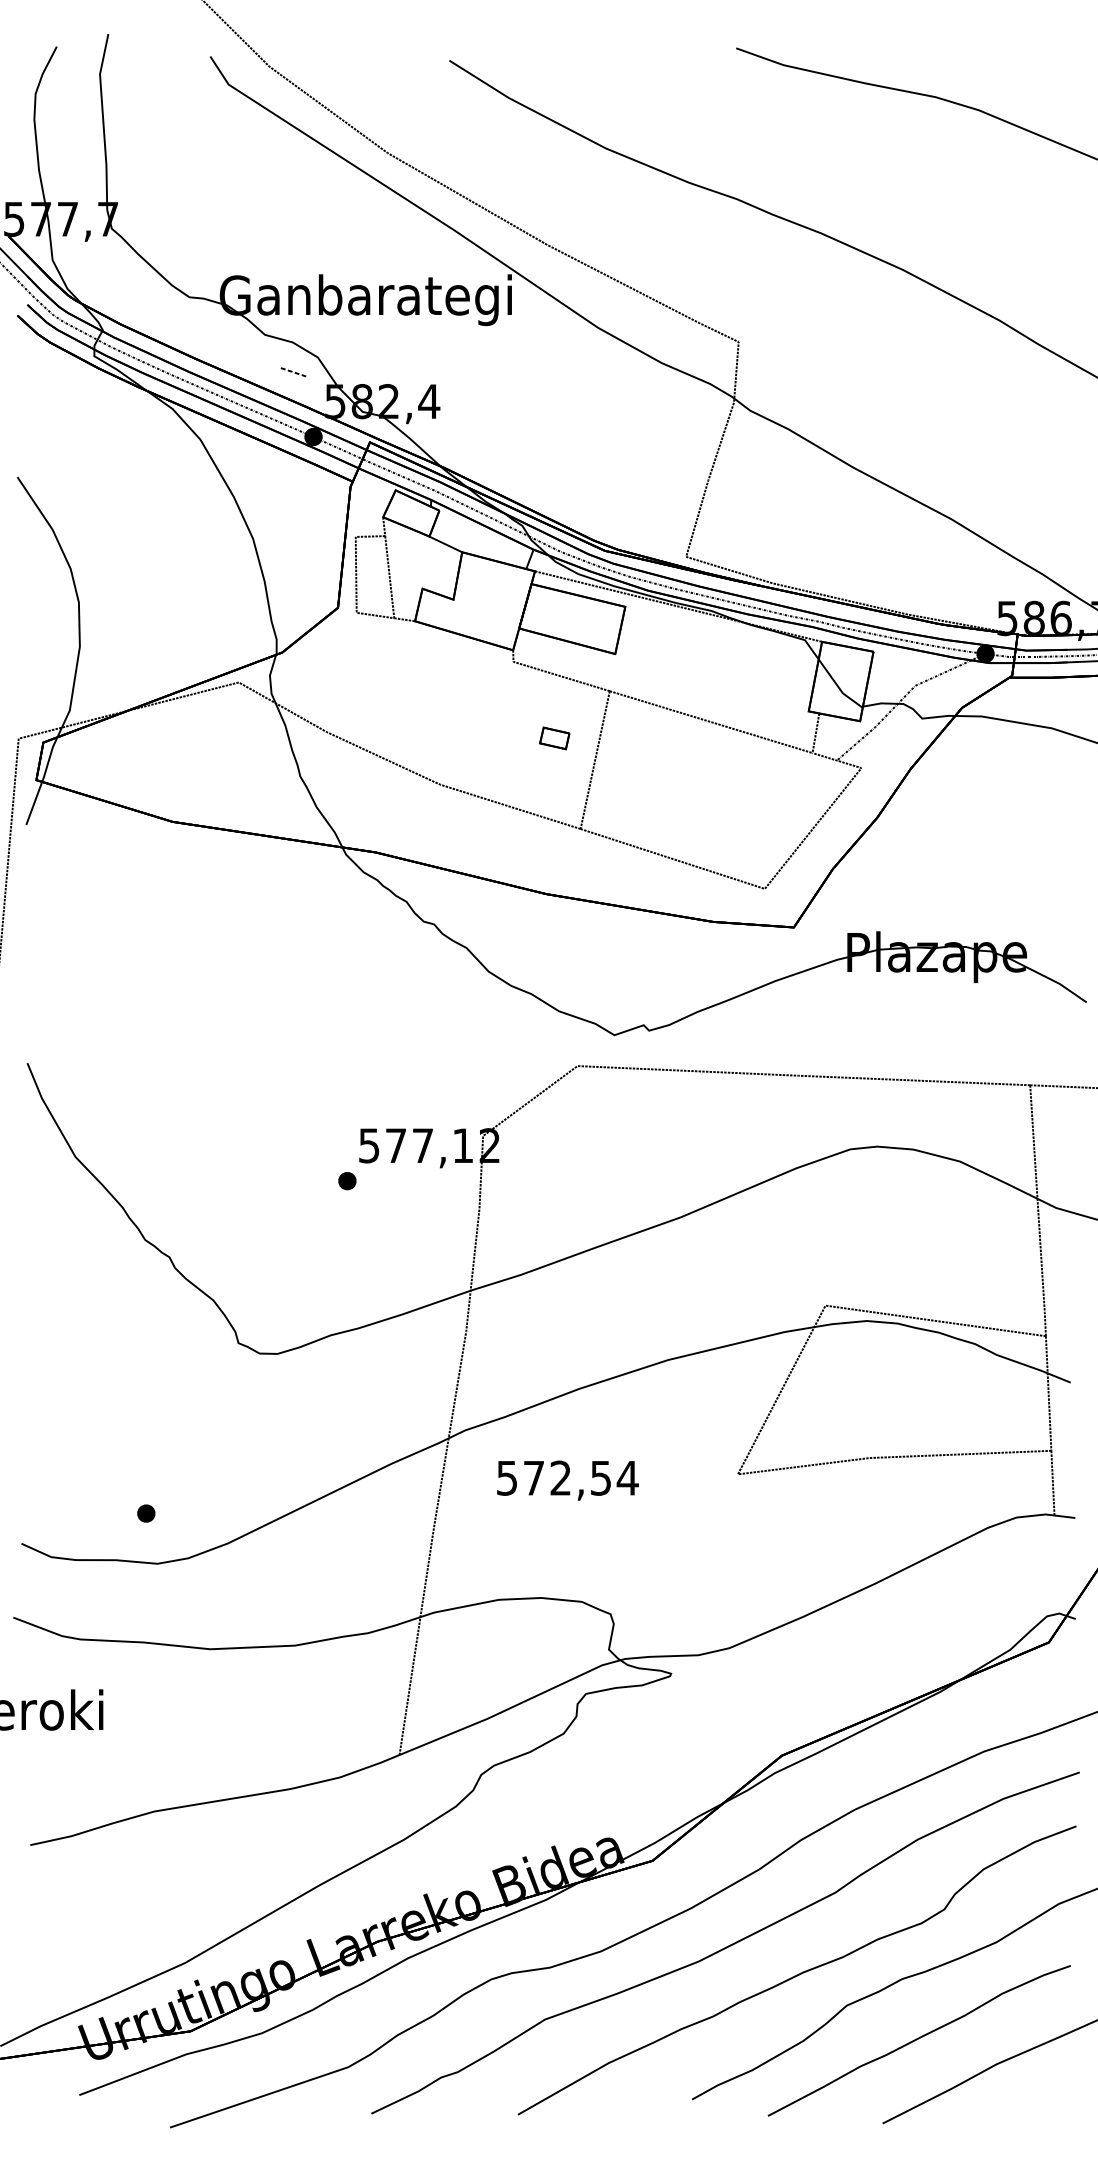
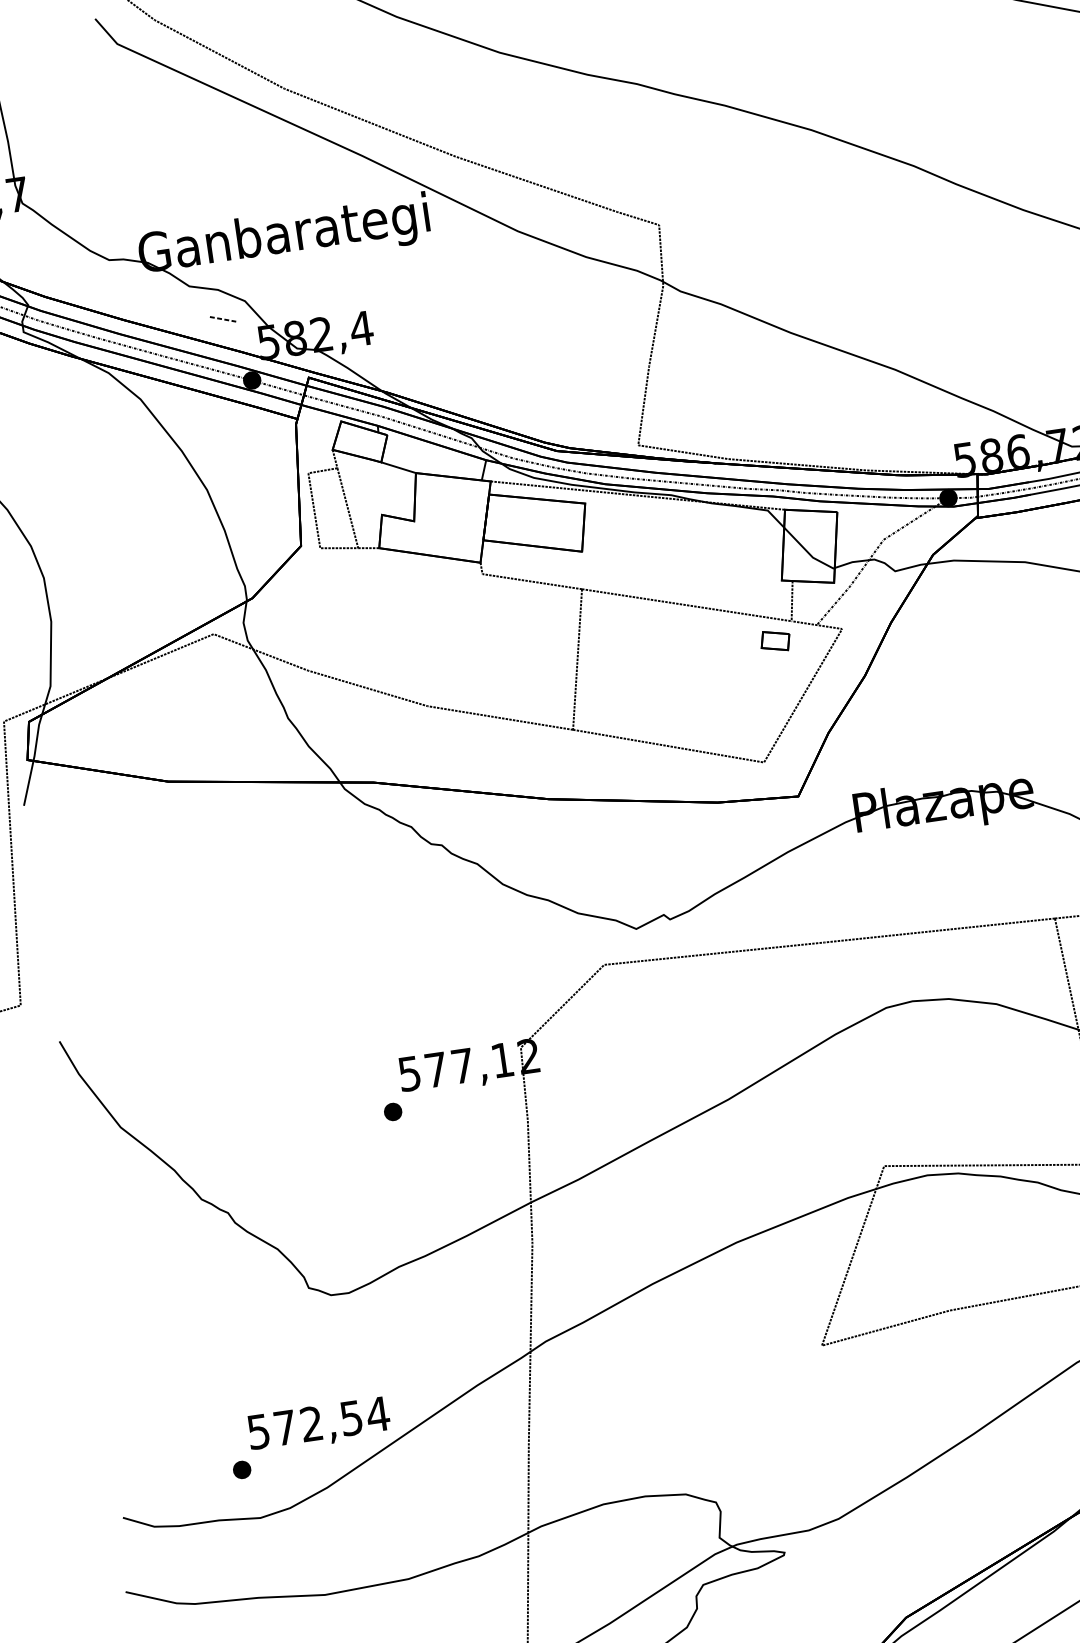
part: (554, 738) -> (775, 641), moved
text: (567, 1480) -> (318, 1425), moved

